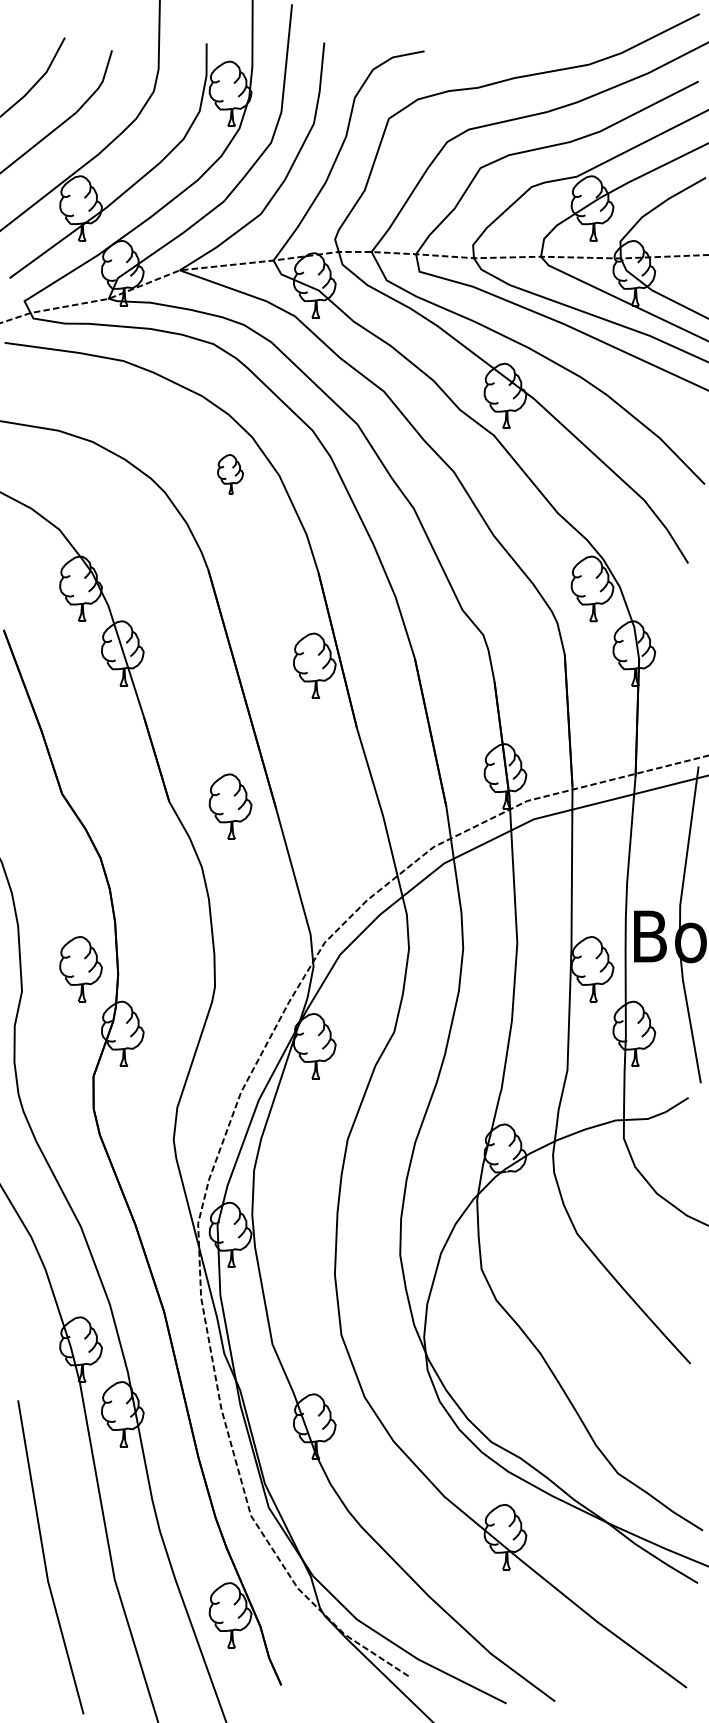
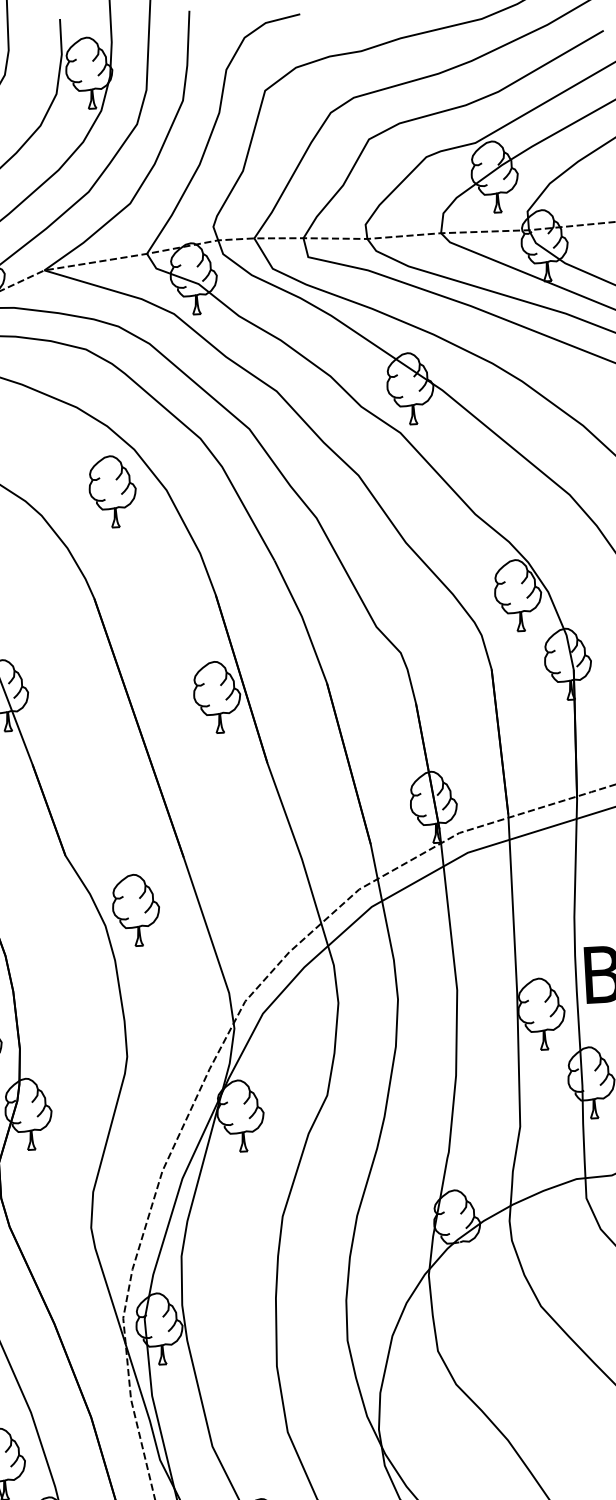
part: (230, 474) -> (112, 491), size x1.67
part: (230, 806) -> (136, 910), moved

